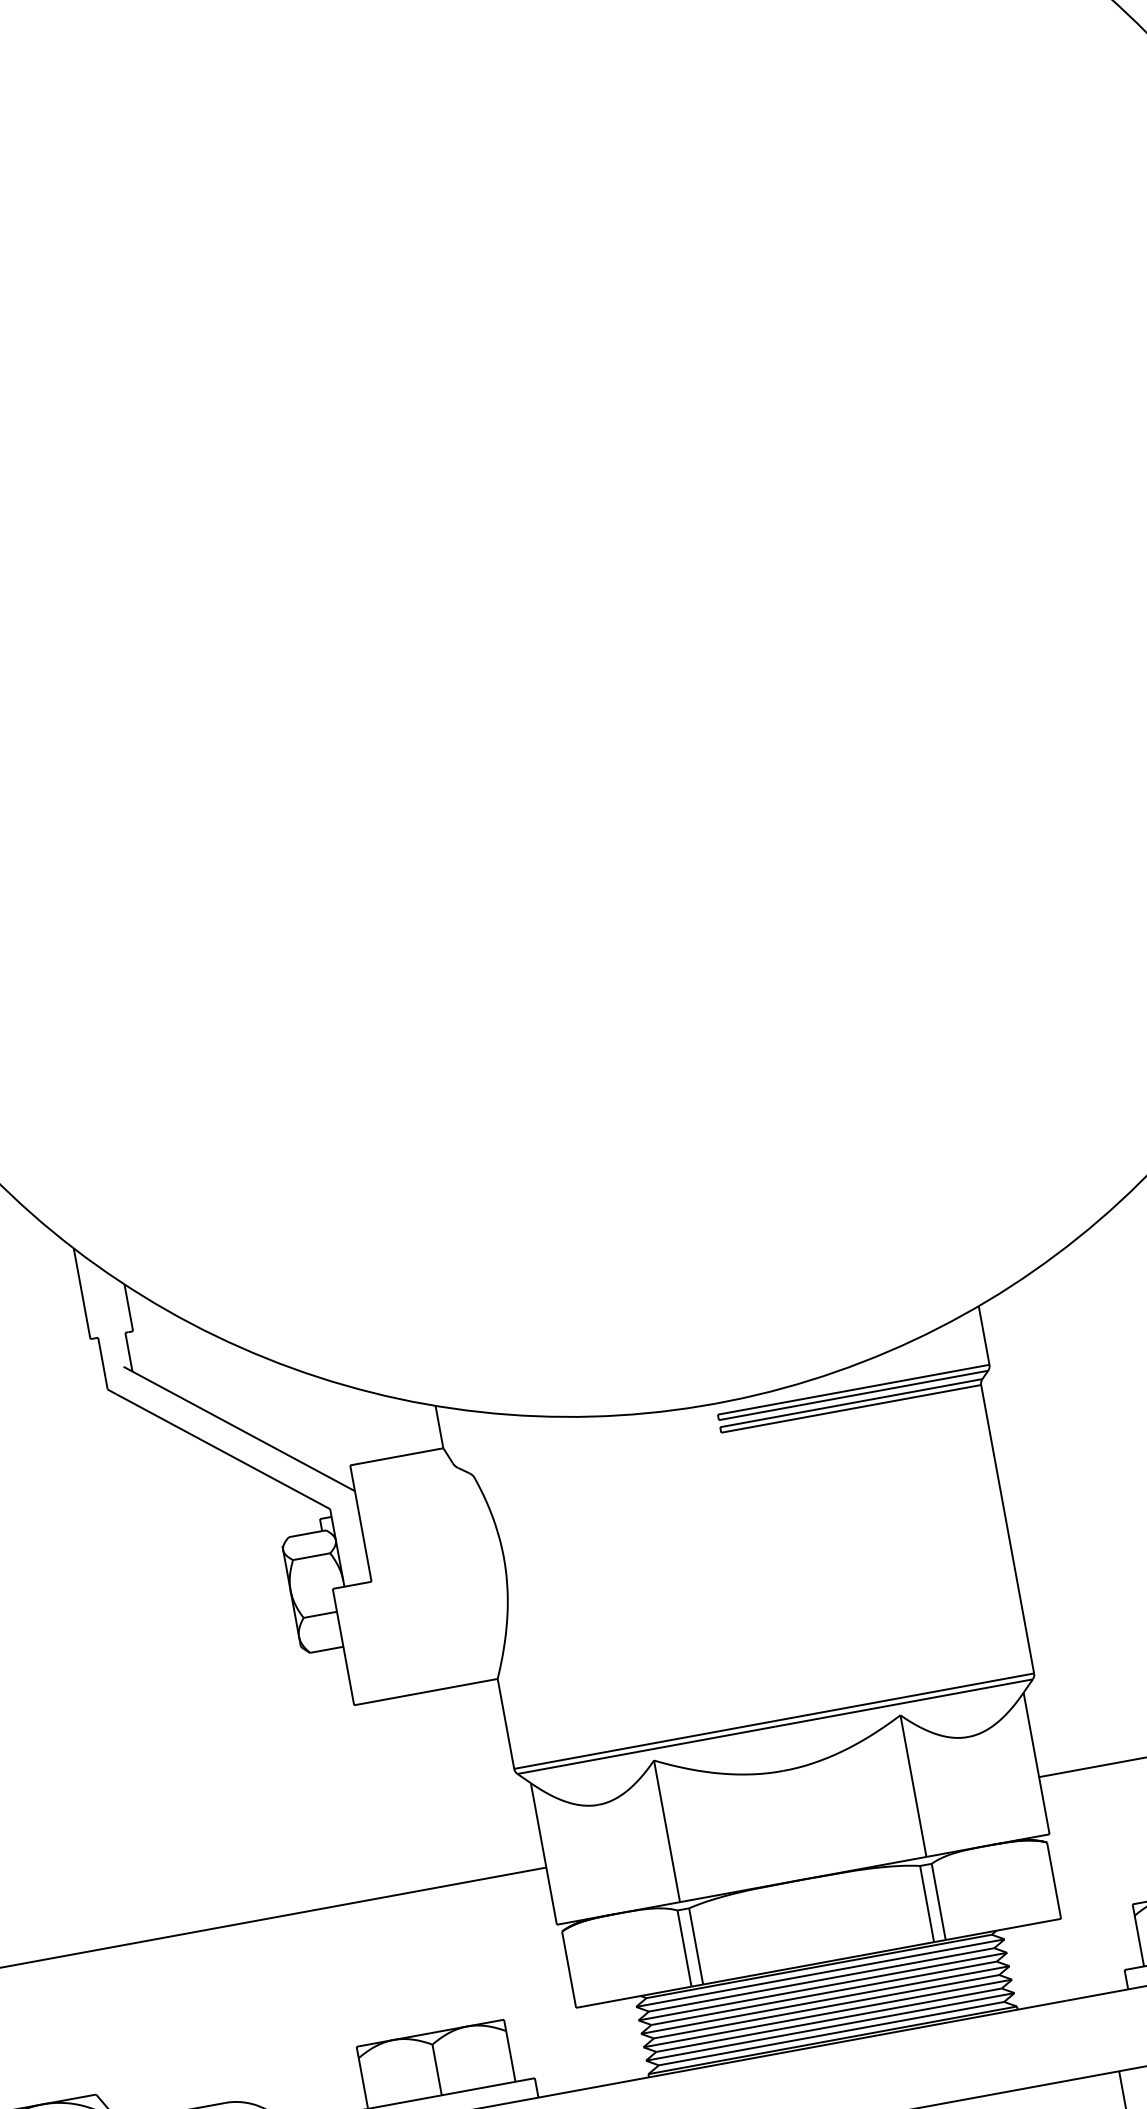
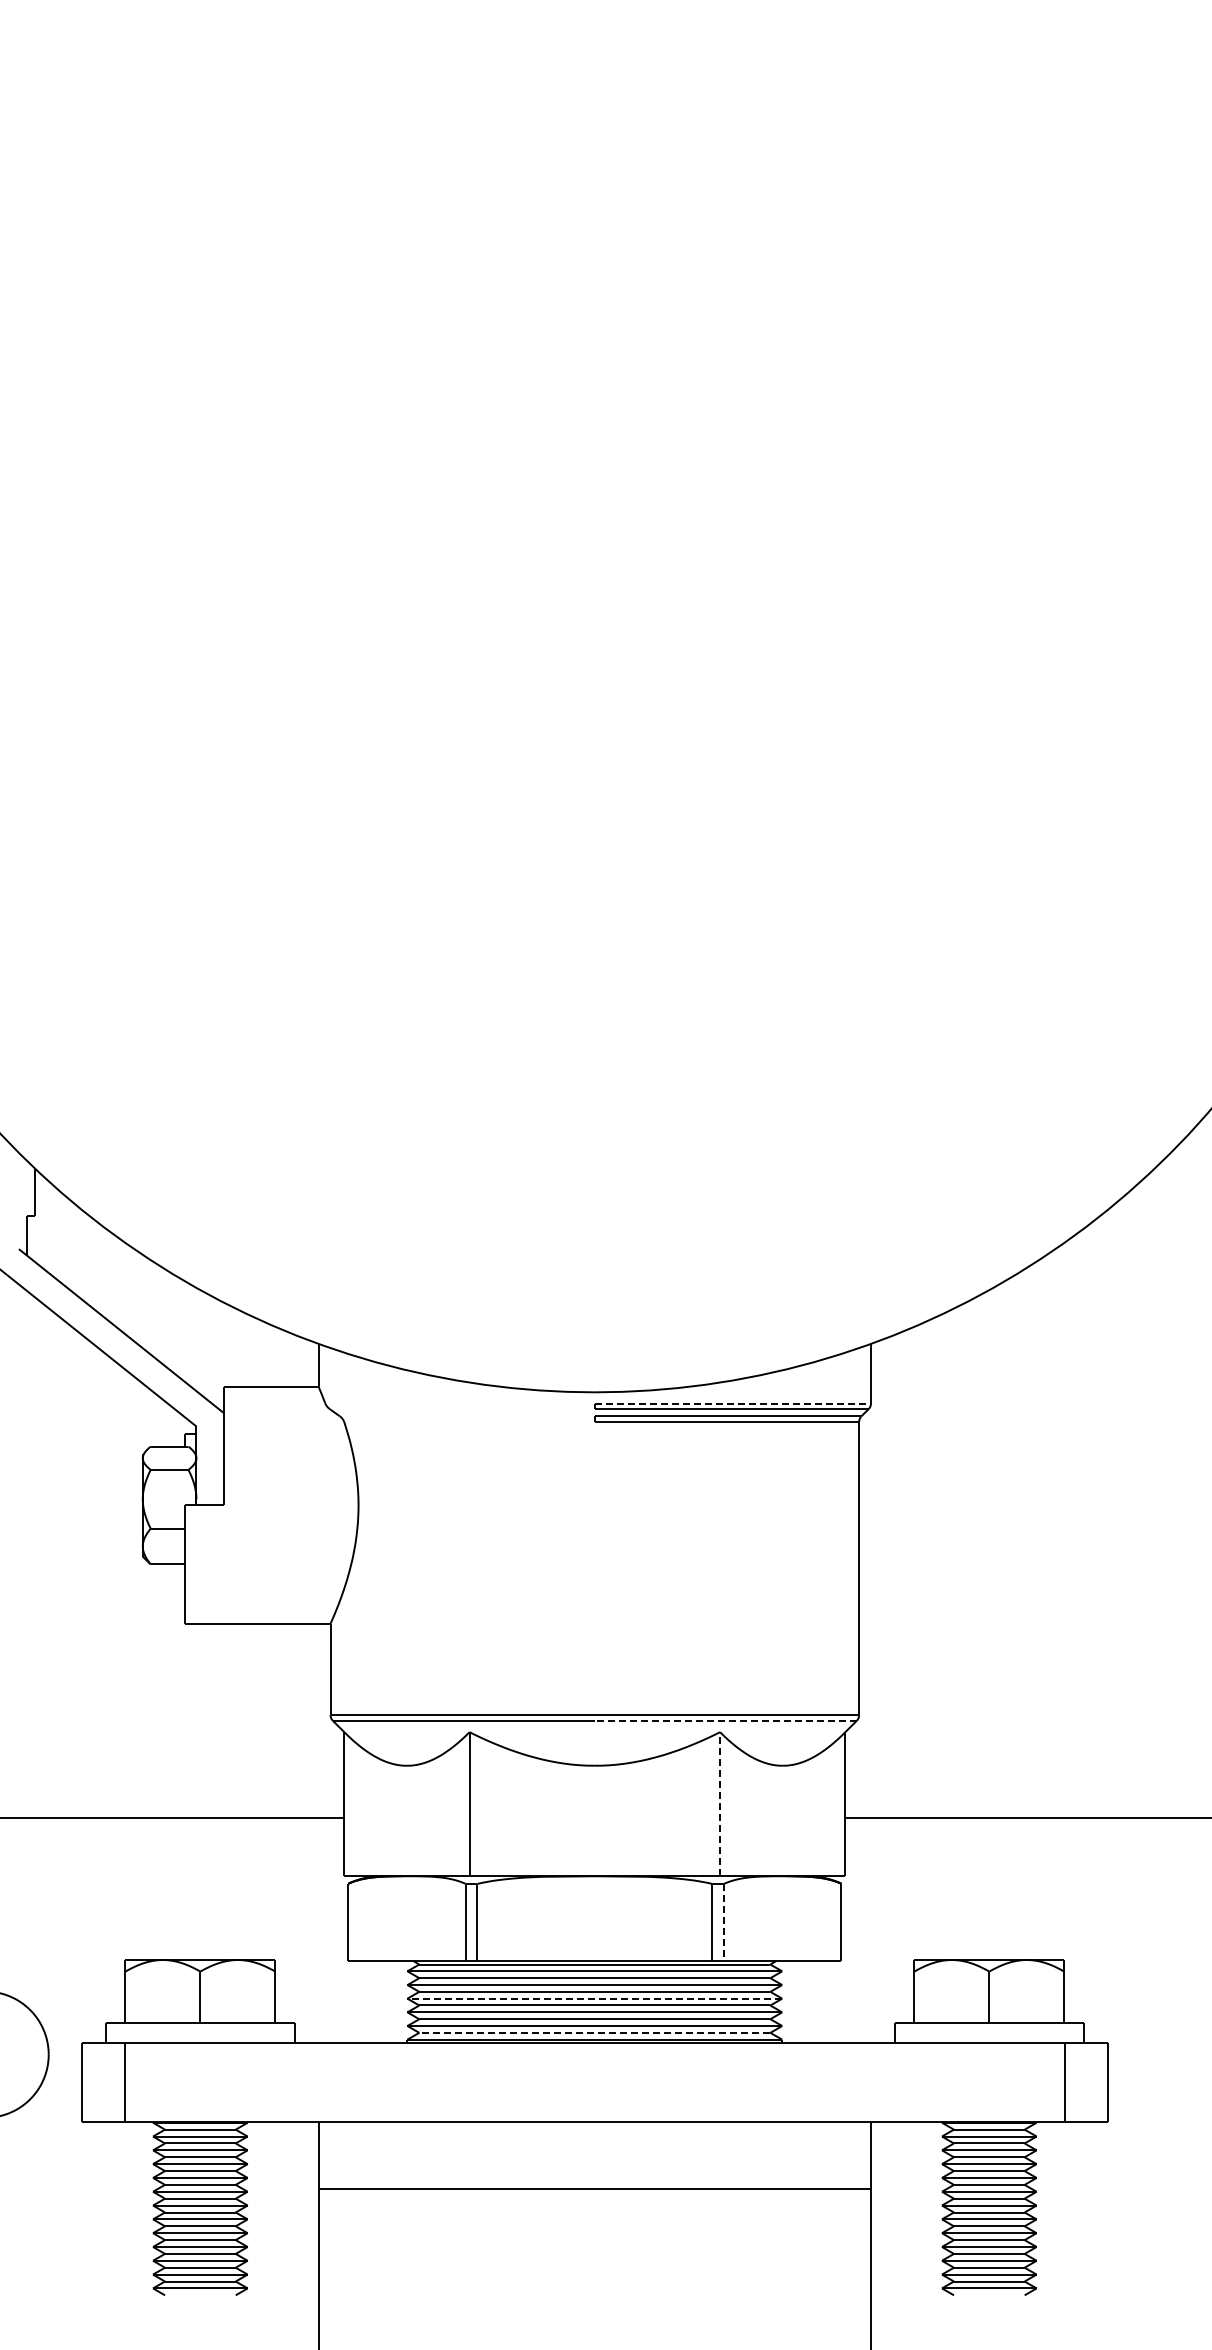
line: (854, 1389) -> (733, 1403), solid -> dashed
line: (903, 1702) -> (725, 1720), solid -> dashed
line: (913, 1786) -> (720, 1804), solid -> dashed
line: (939, 1901) -> (724, 1922), solid -> dashed
line: (824, 1999) -> (594, 1998), solid -> dashed
line: (831, 2033) -> (594, 2032), solid -> dashed

